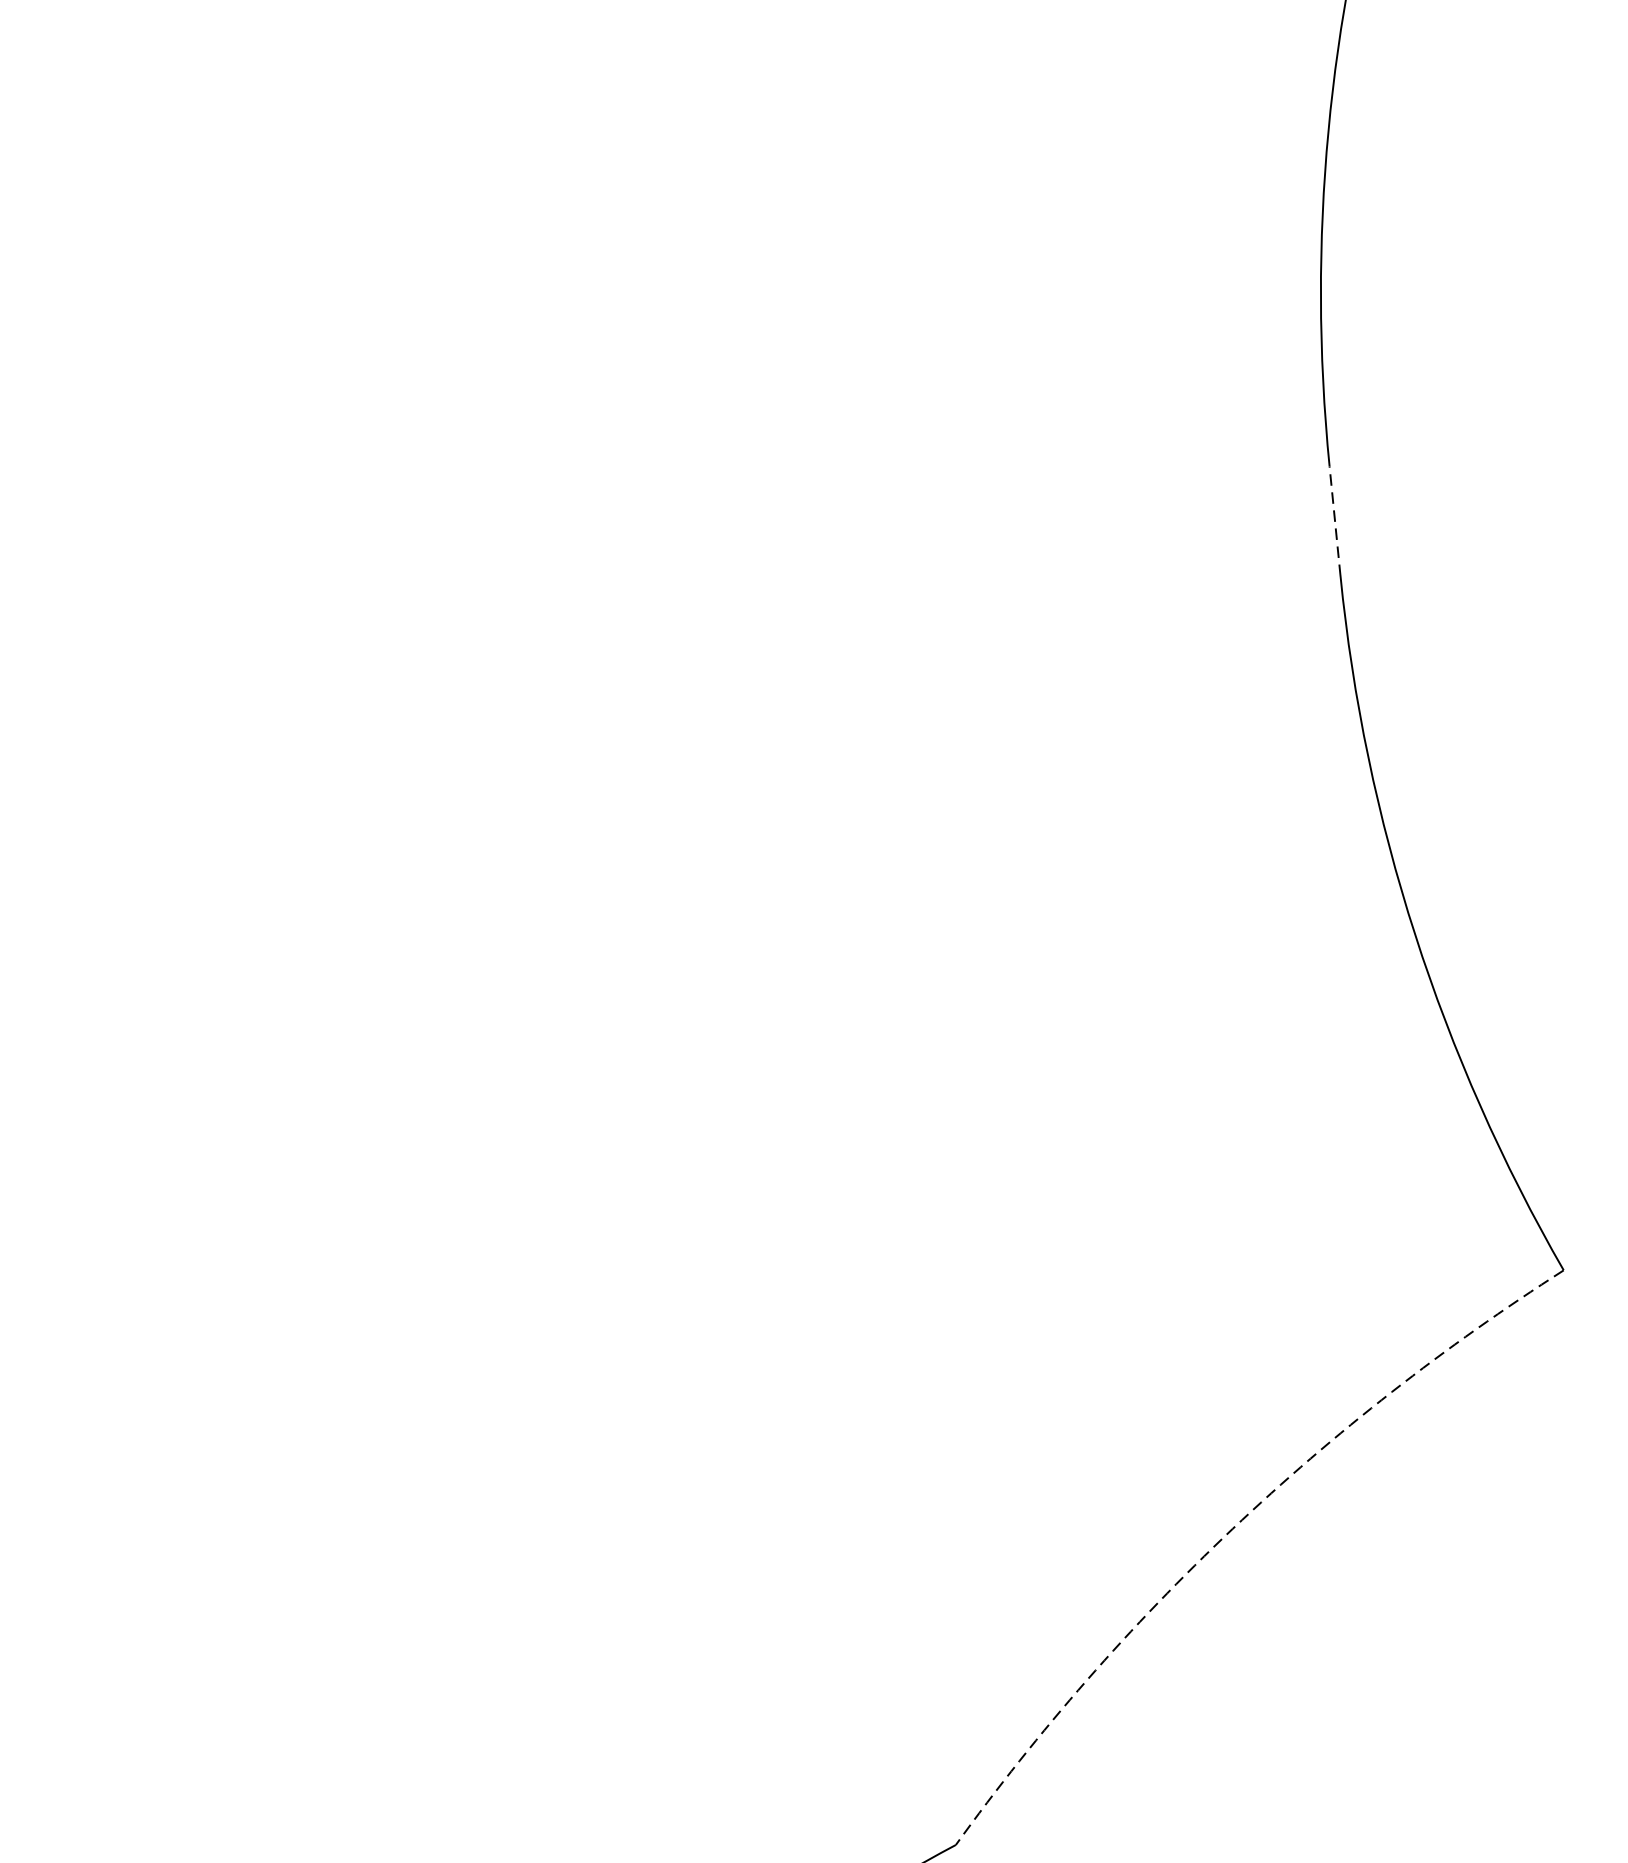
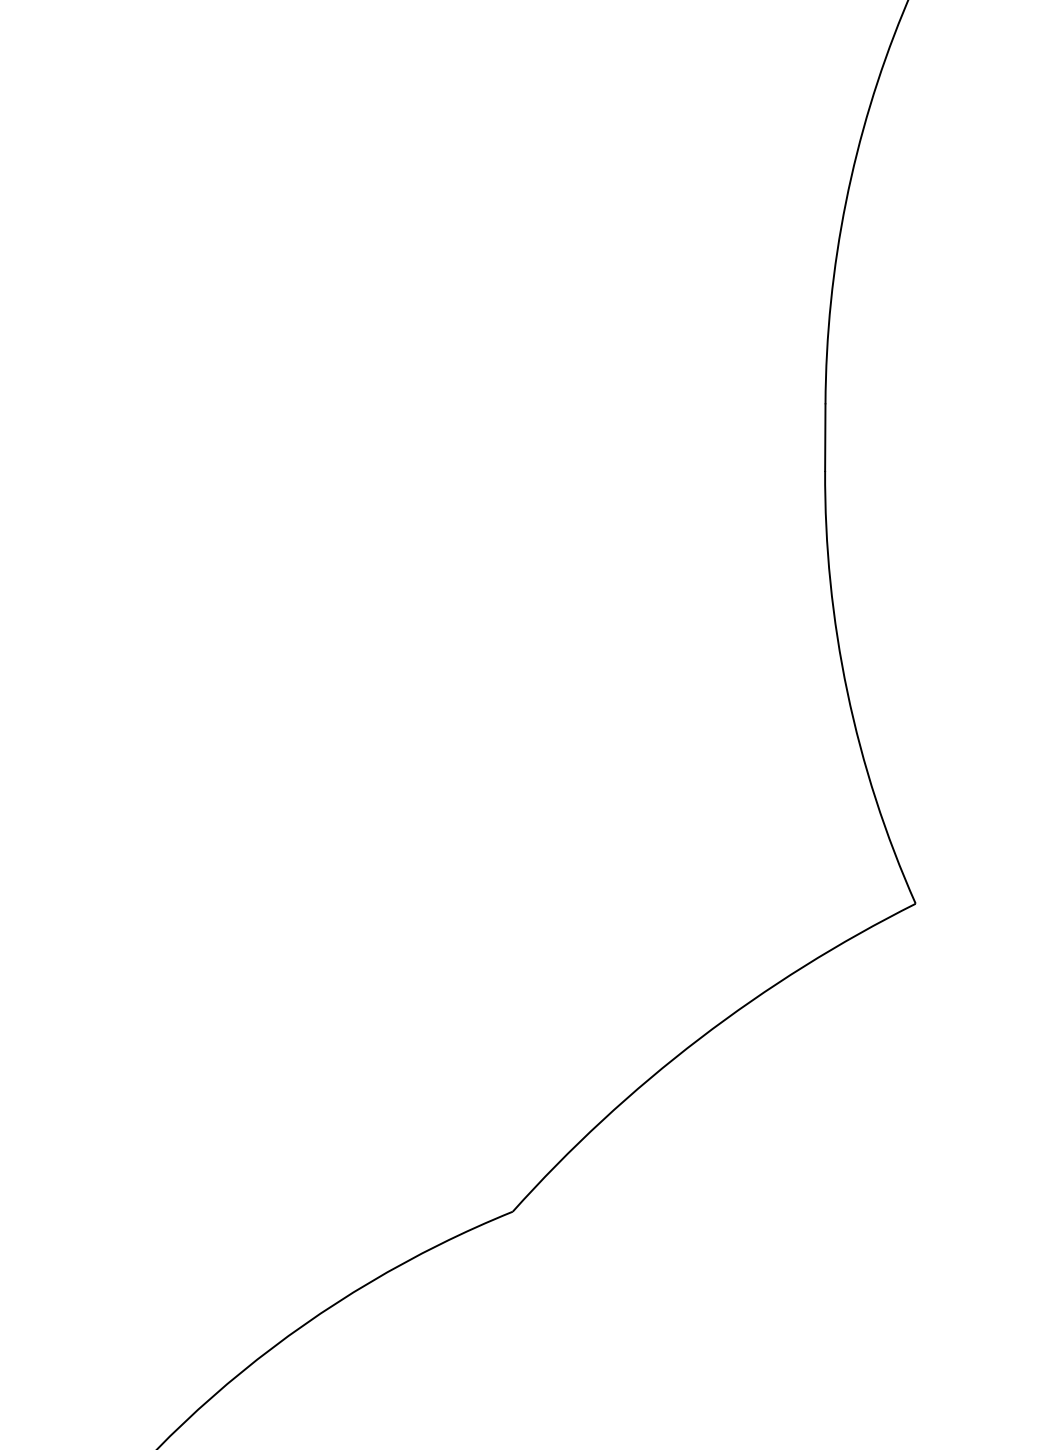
line: (1335, 521) -> (825, 437), dashed -> solid
arc: (1232, 1528) -> (699, 1038), dashed -> solid

